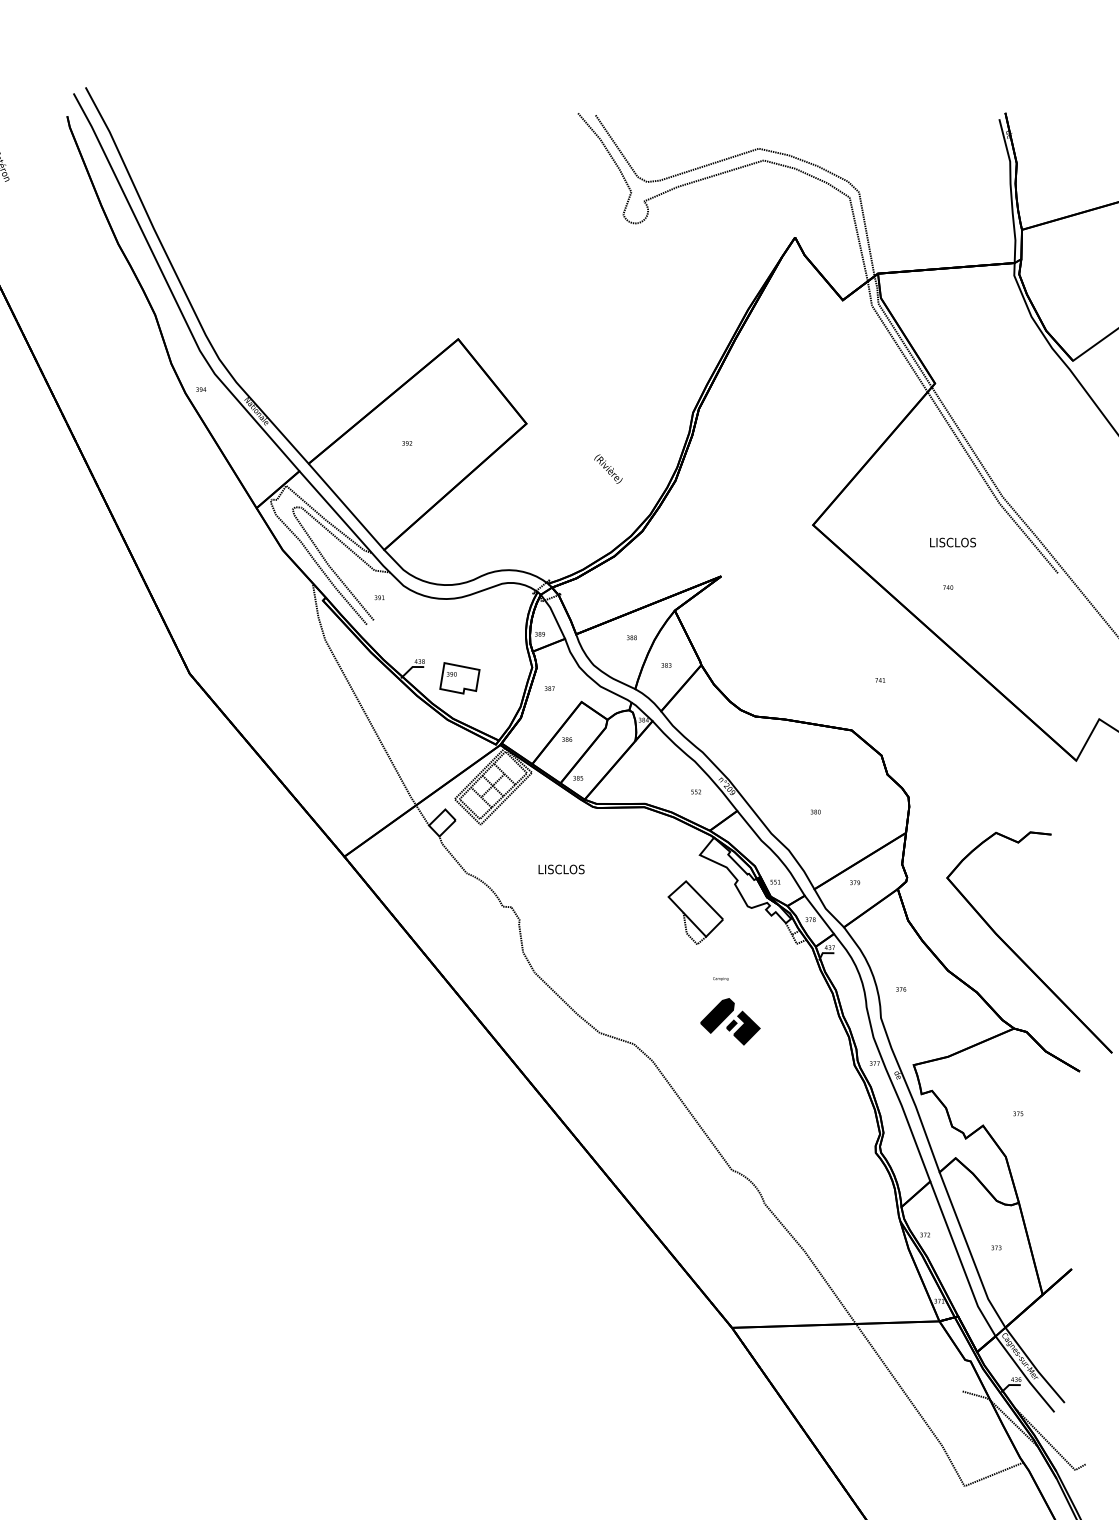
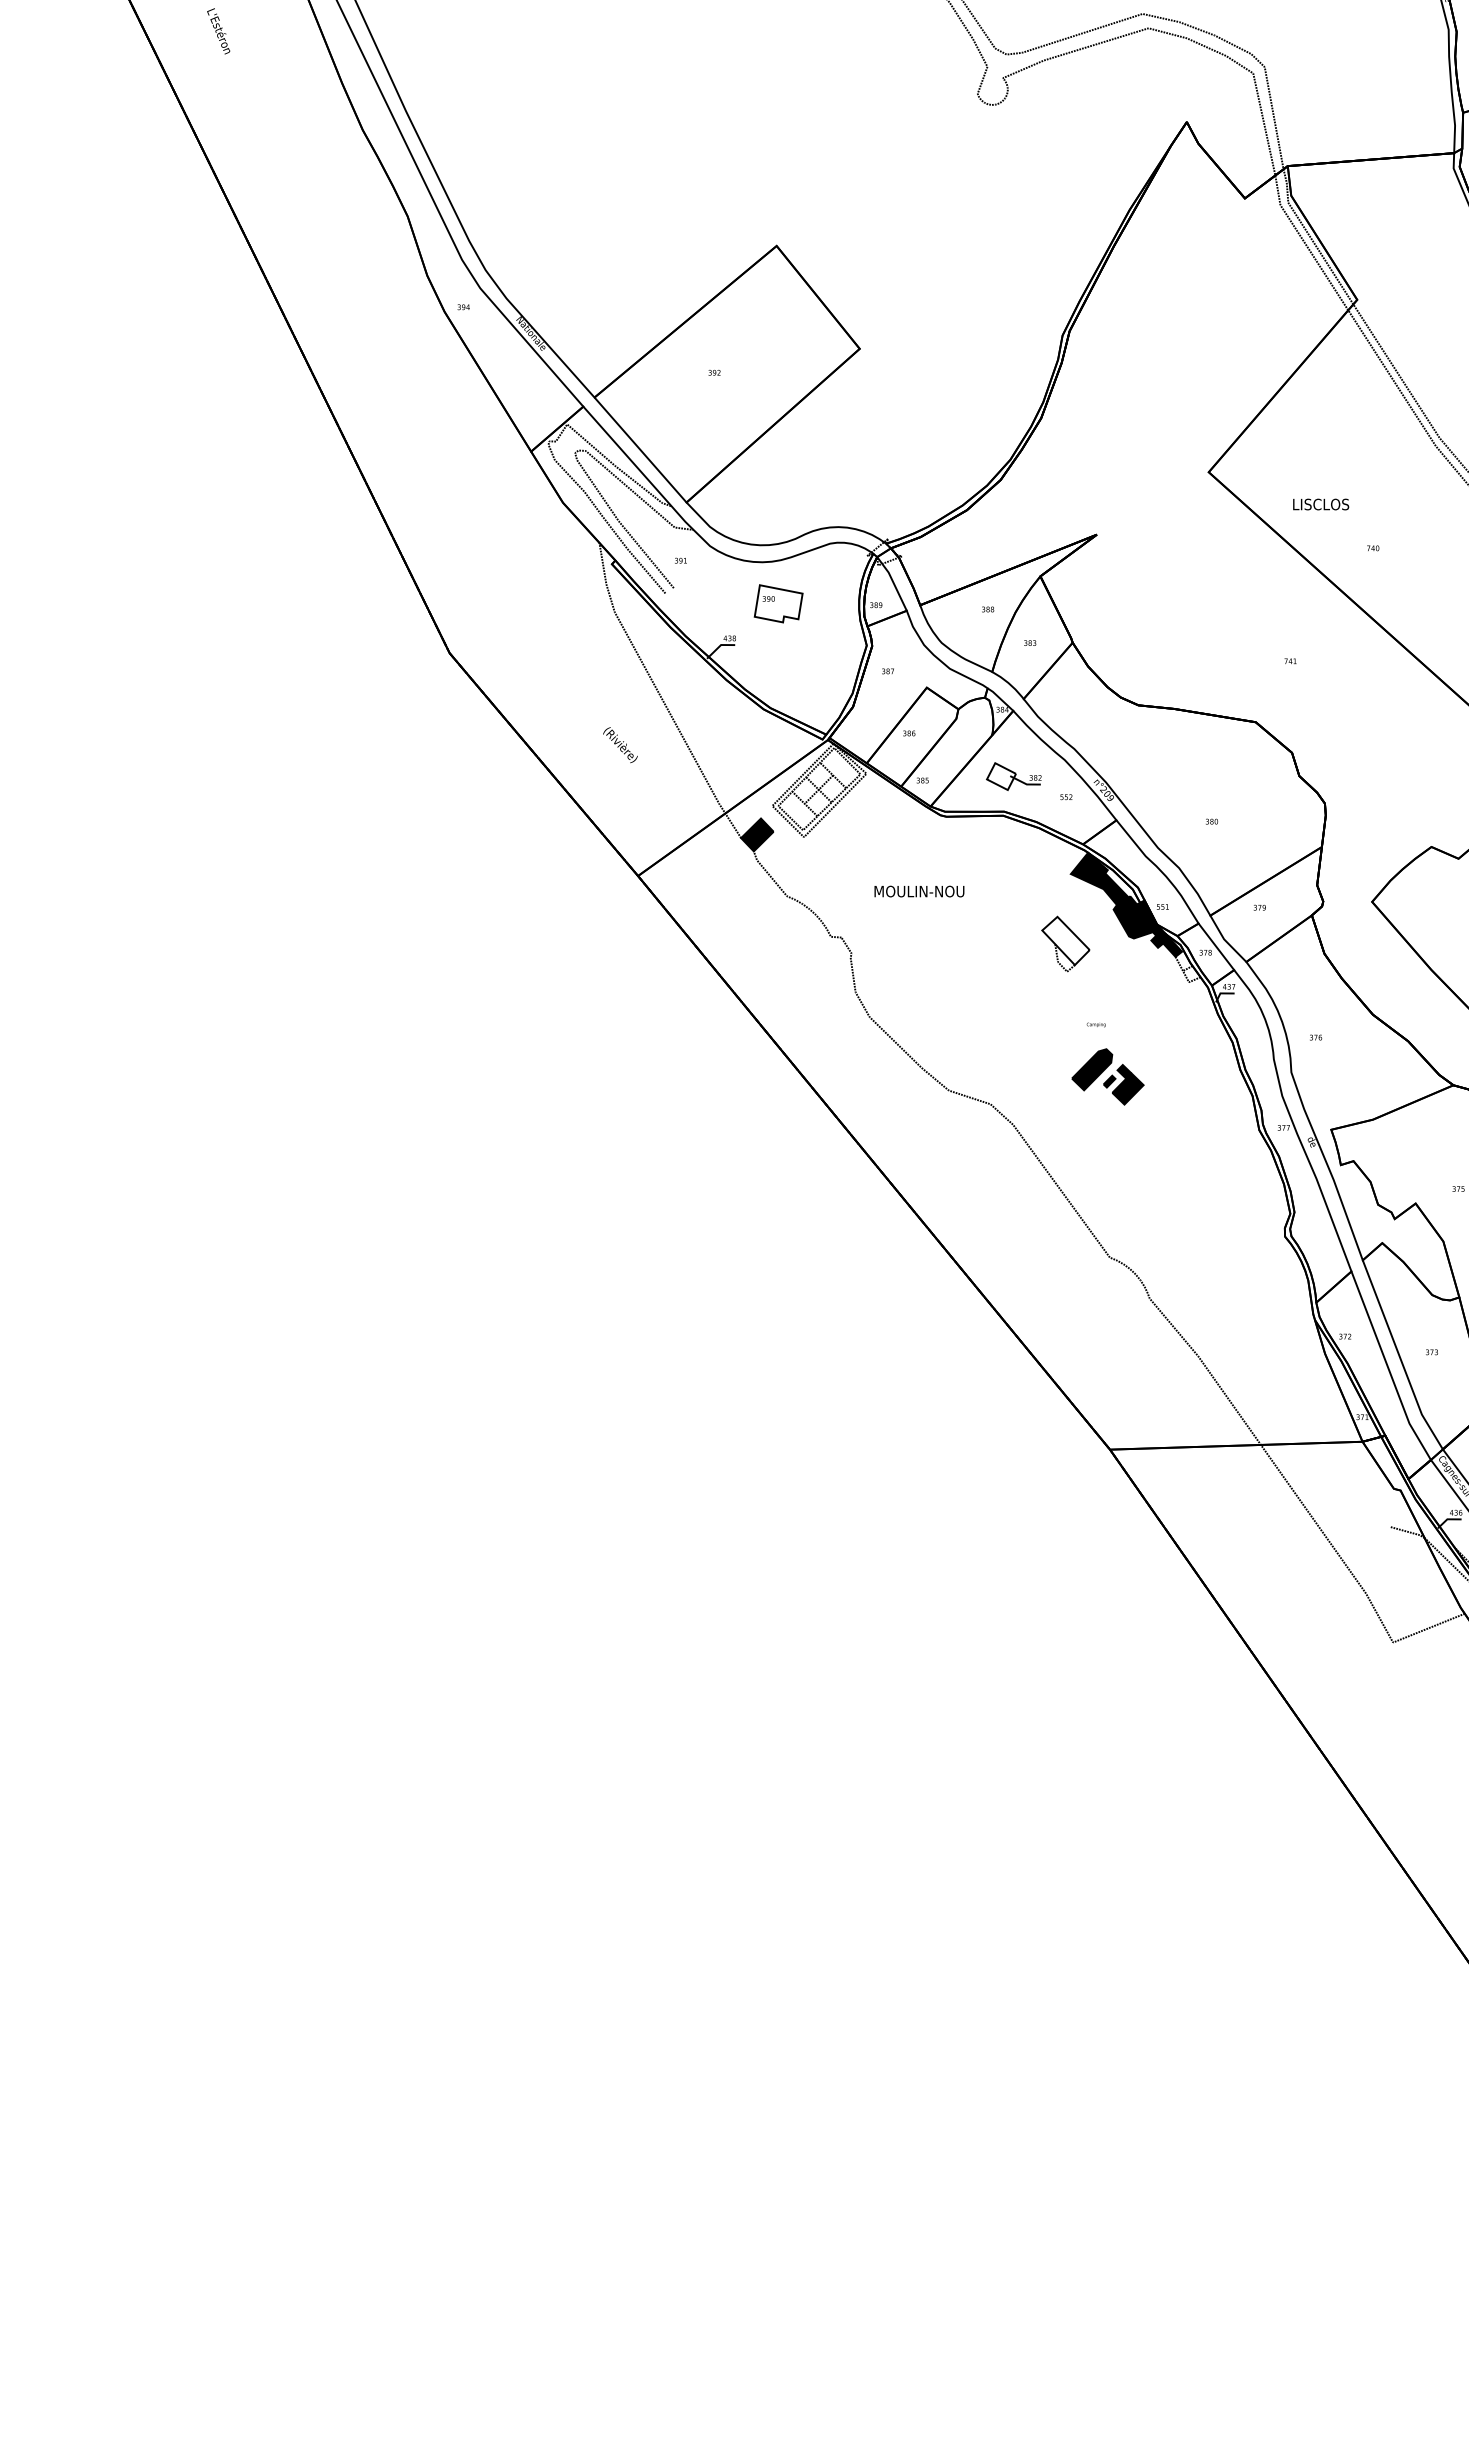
text: (608, 469) -> (620, 745), moved
text: (953, 542) -> (1321, 504), moved
part: (459, 678) -> (778, 603), moved
part: (652, 774) -> (1013, 776), added
fill: (442, 822) -> (757, 834), added
text: (575, 869) -> (919, 891), LISCLOS -> MOULIN-NOU
fill: (745, 880) -> (1126, 904), added
part: (695, 912) -> (1065, 943), size x0.71

